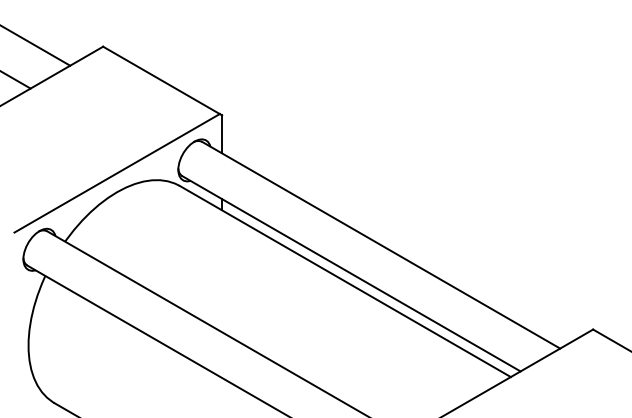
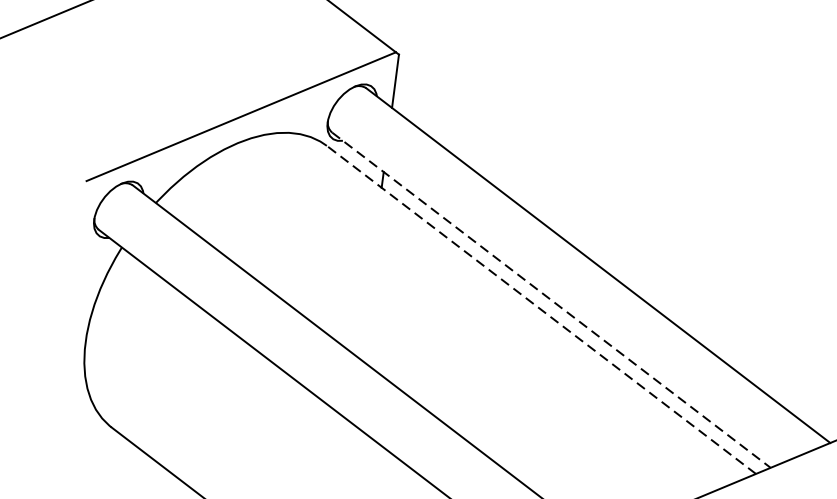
line: (351, 274) -> (551, 301), solid -> dashed
line: (344, 281) -> (540, 309), solid -> dashed

